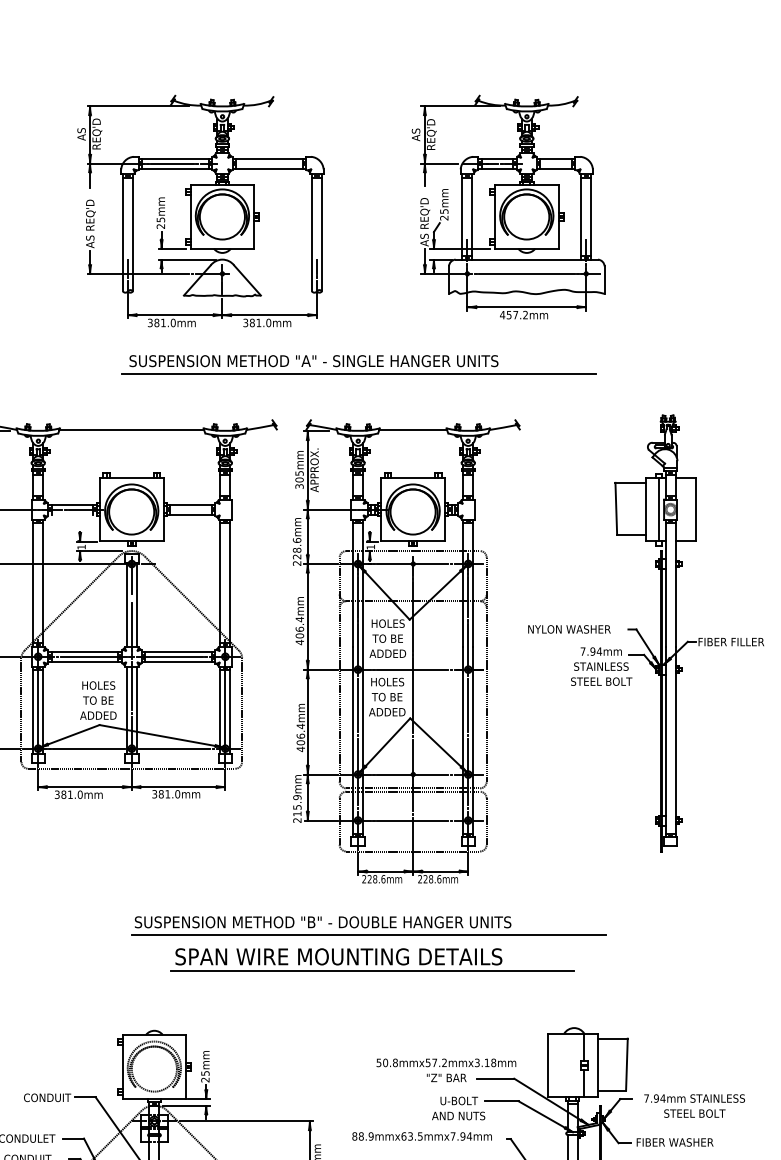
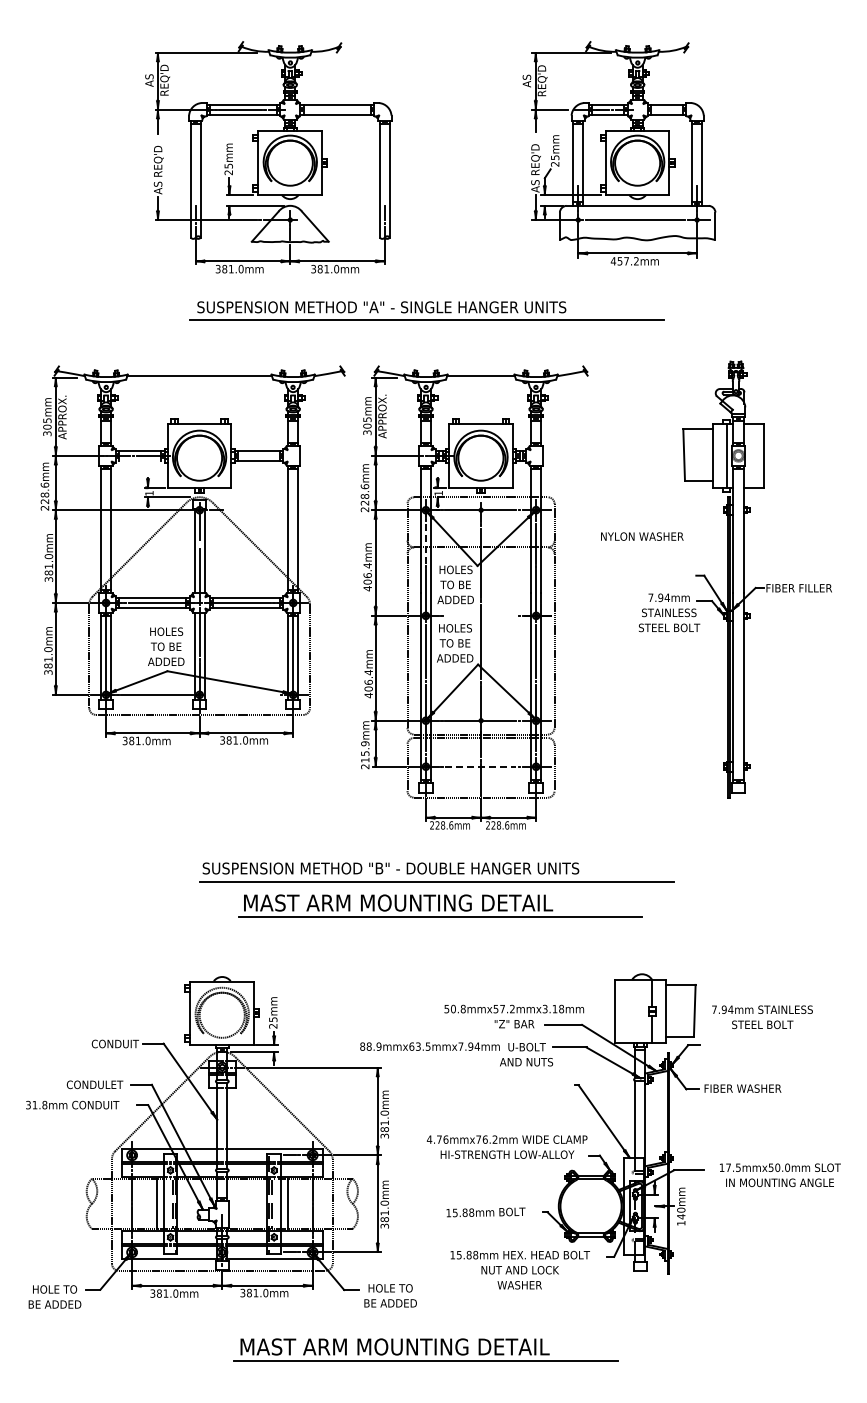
part: (508, 207) -> (619, 153), moved
line: (357, 598) -> (425, 544), solid -> dashed
text: (569, 629) -> (642, 536), moved
line: (412, 669) -> (480, 615), removed
line: (174, 748) -> (242, 694), removed
line: (413, 820) -> (481, 766), solid -> dashed
text: (338, 956) -> (406, 902), SPAN WIRE MOUNTING DETAILS -> MAST ARM MOUNTING DETAIL
text: (694, 1106) -> (762, 1017), moved
text: (421, 1136) -> (429, 1046), moved

